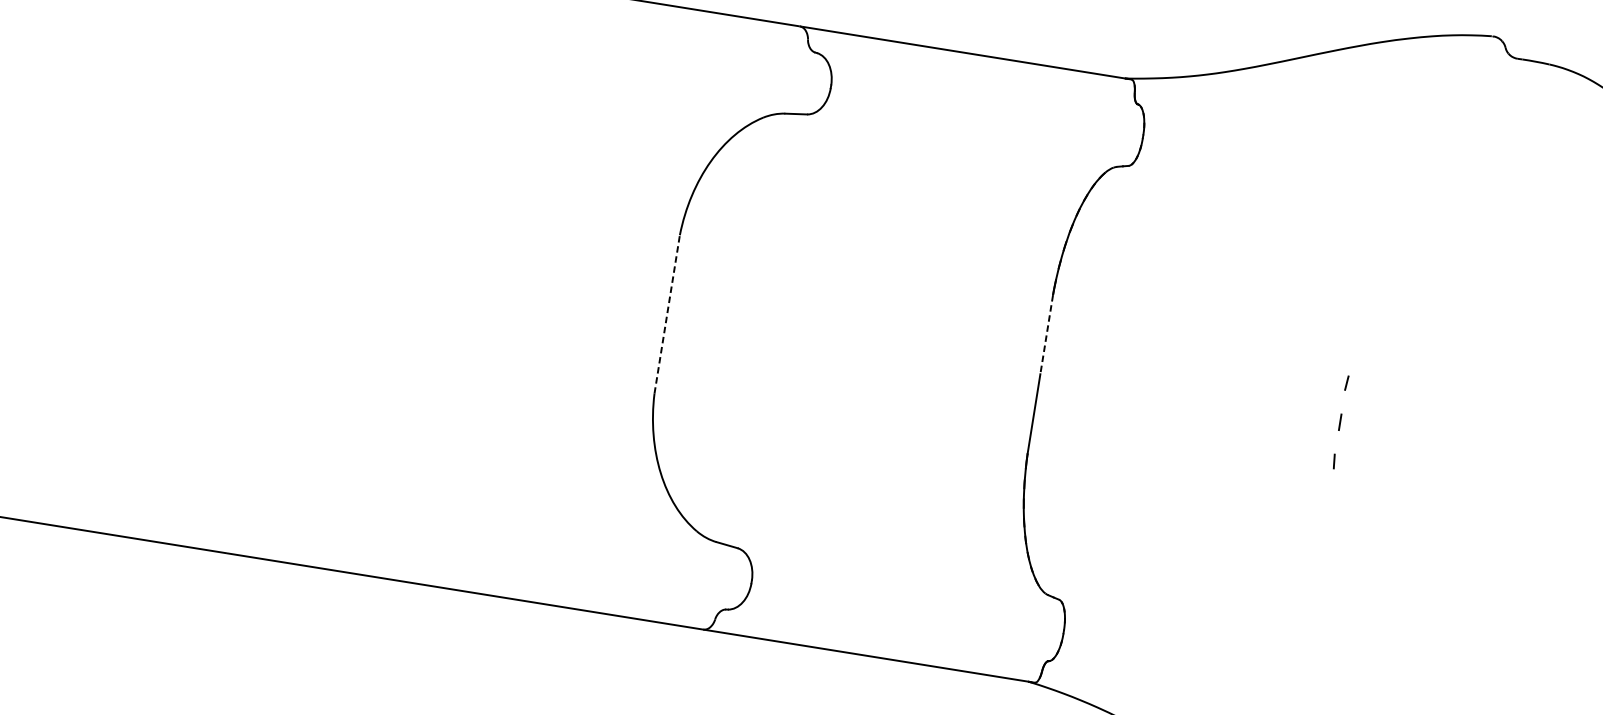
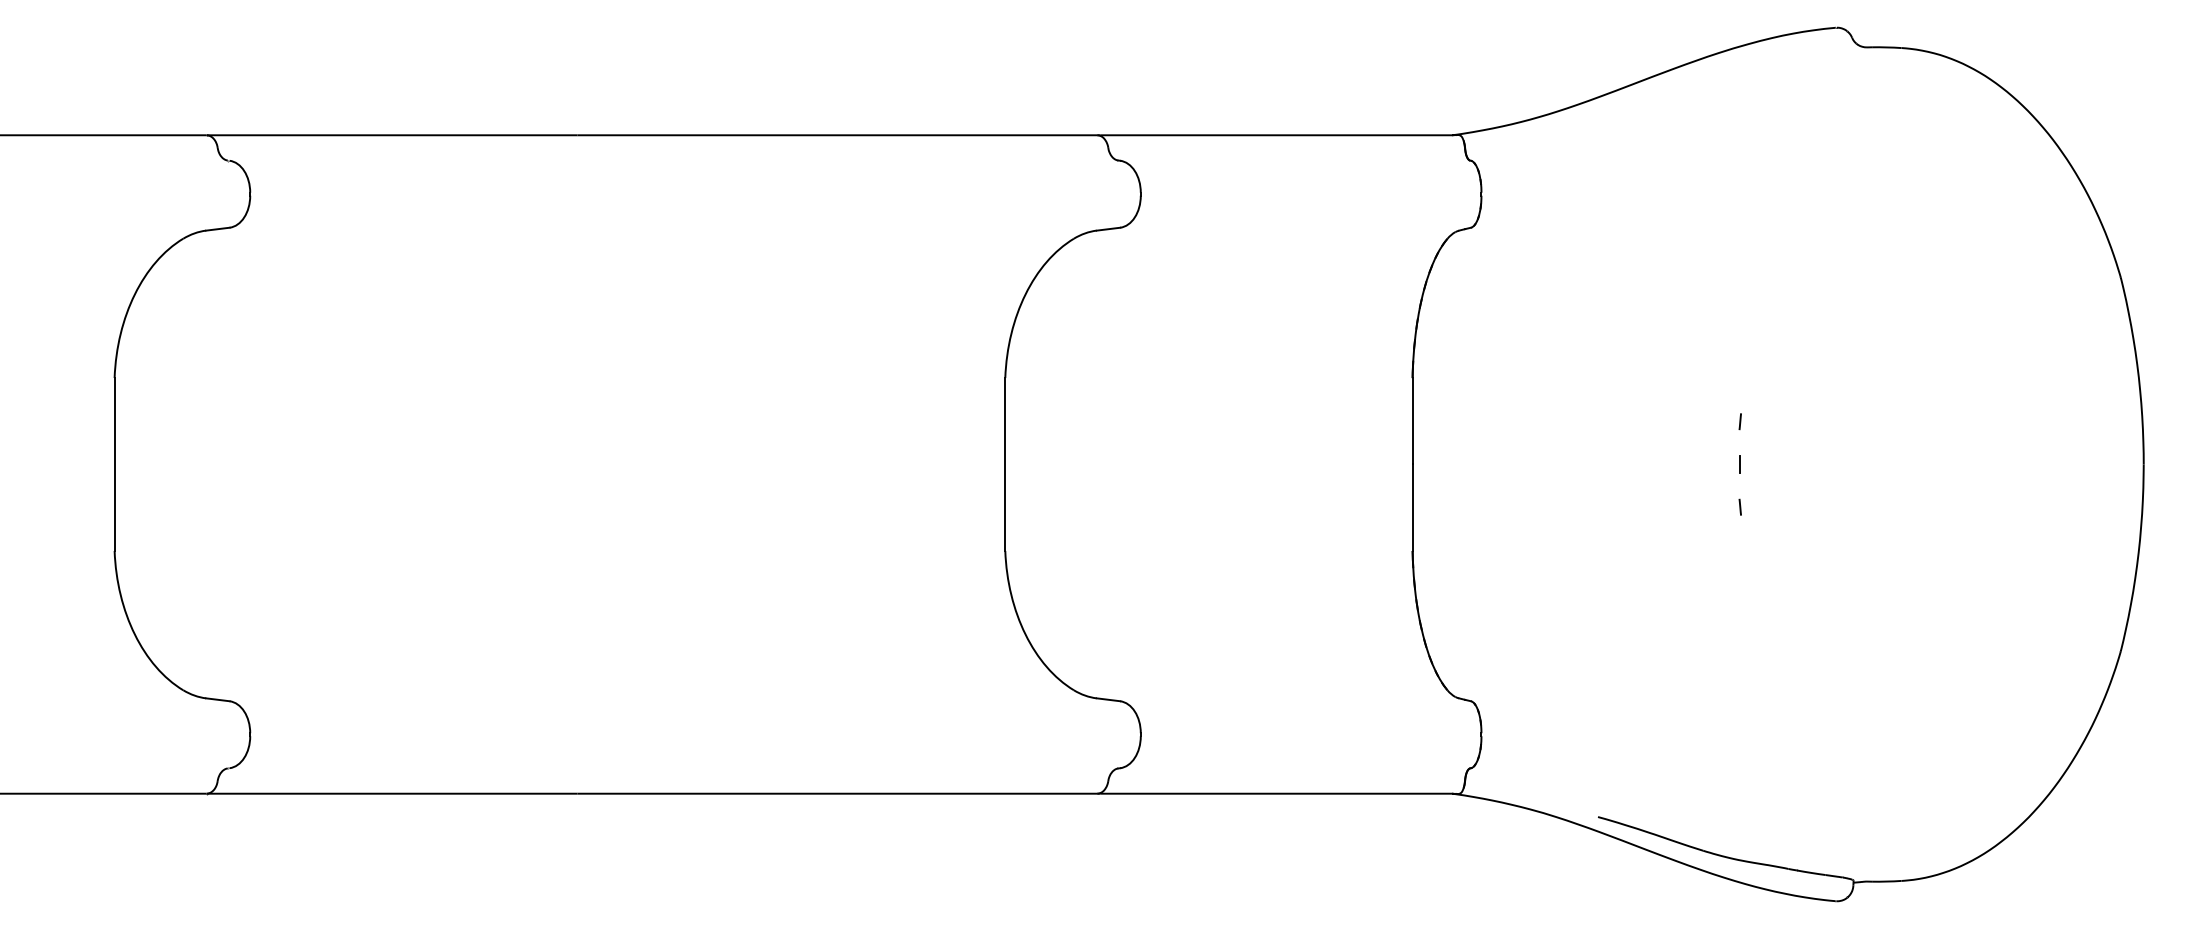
line: (667, 314) -> (1005, 464), dashed -> solid
line: (1046, 334) -> (1412, 421), dashed -> solid

